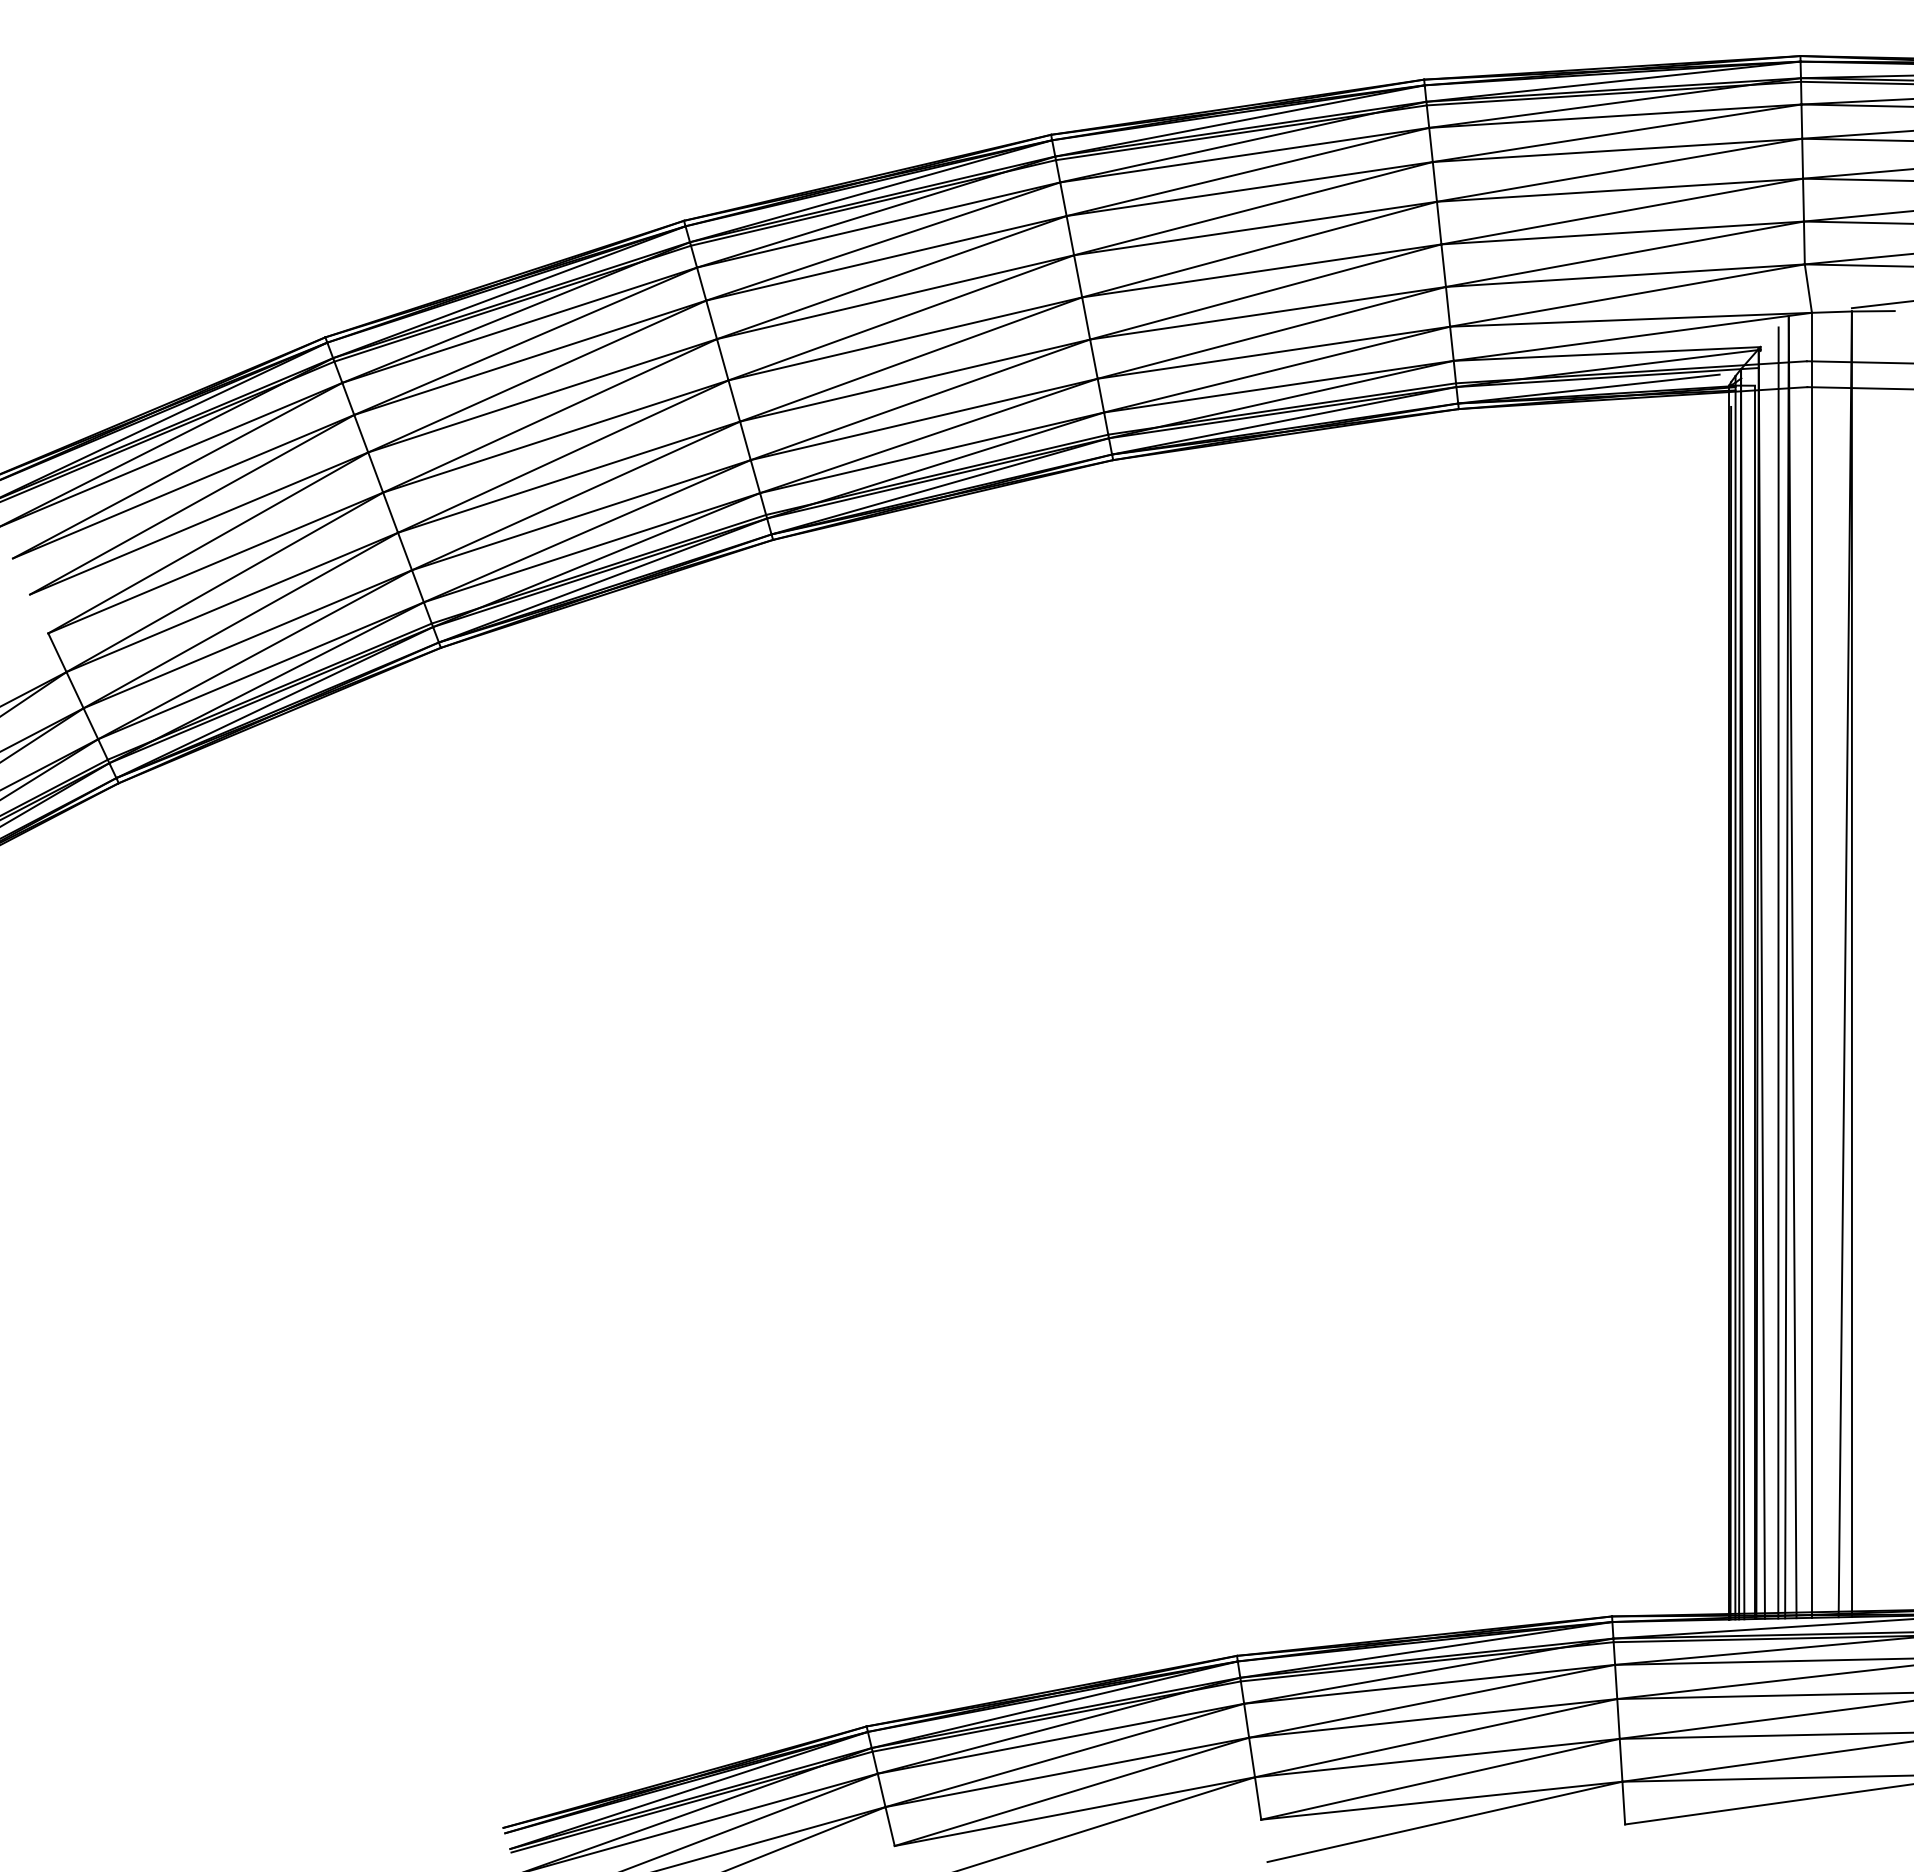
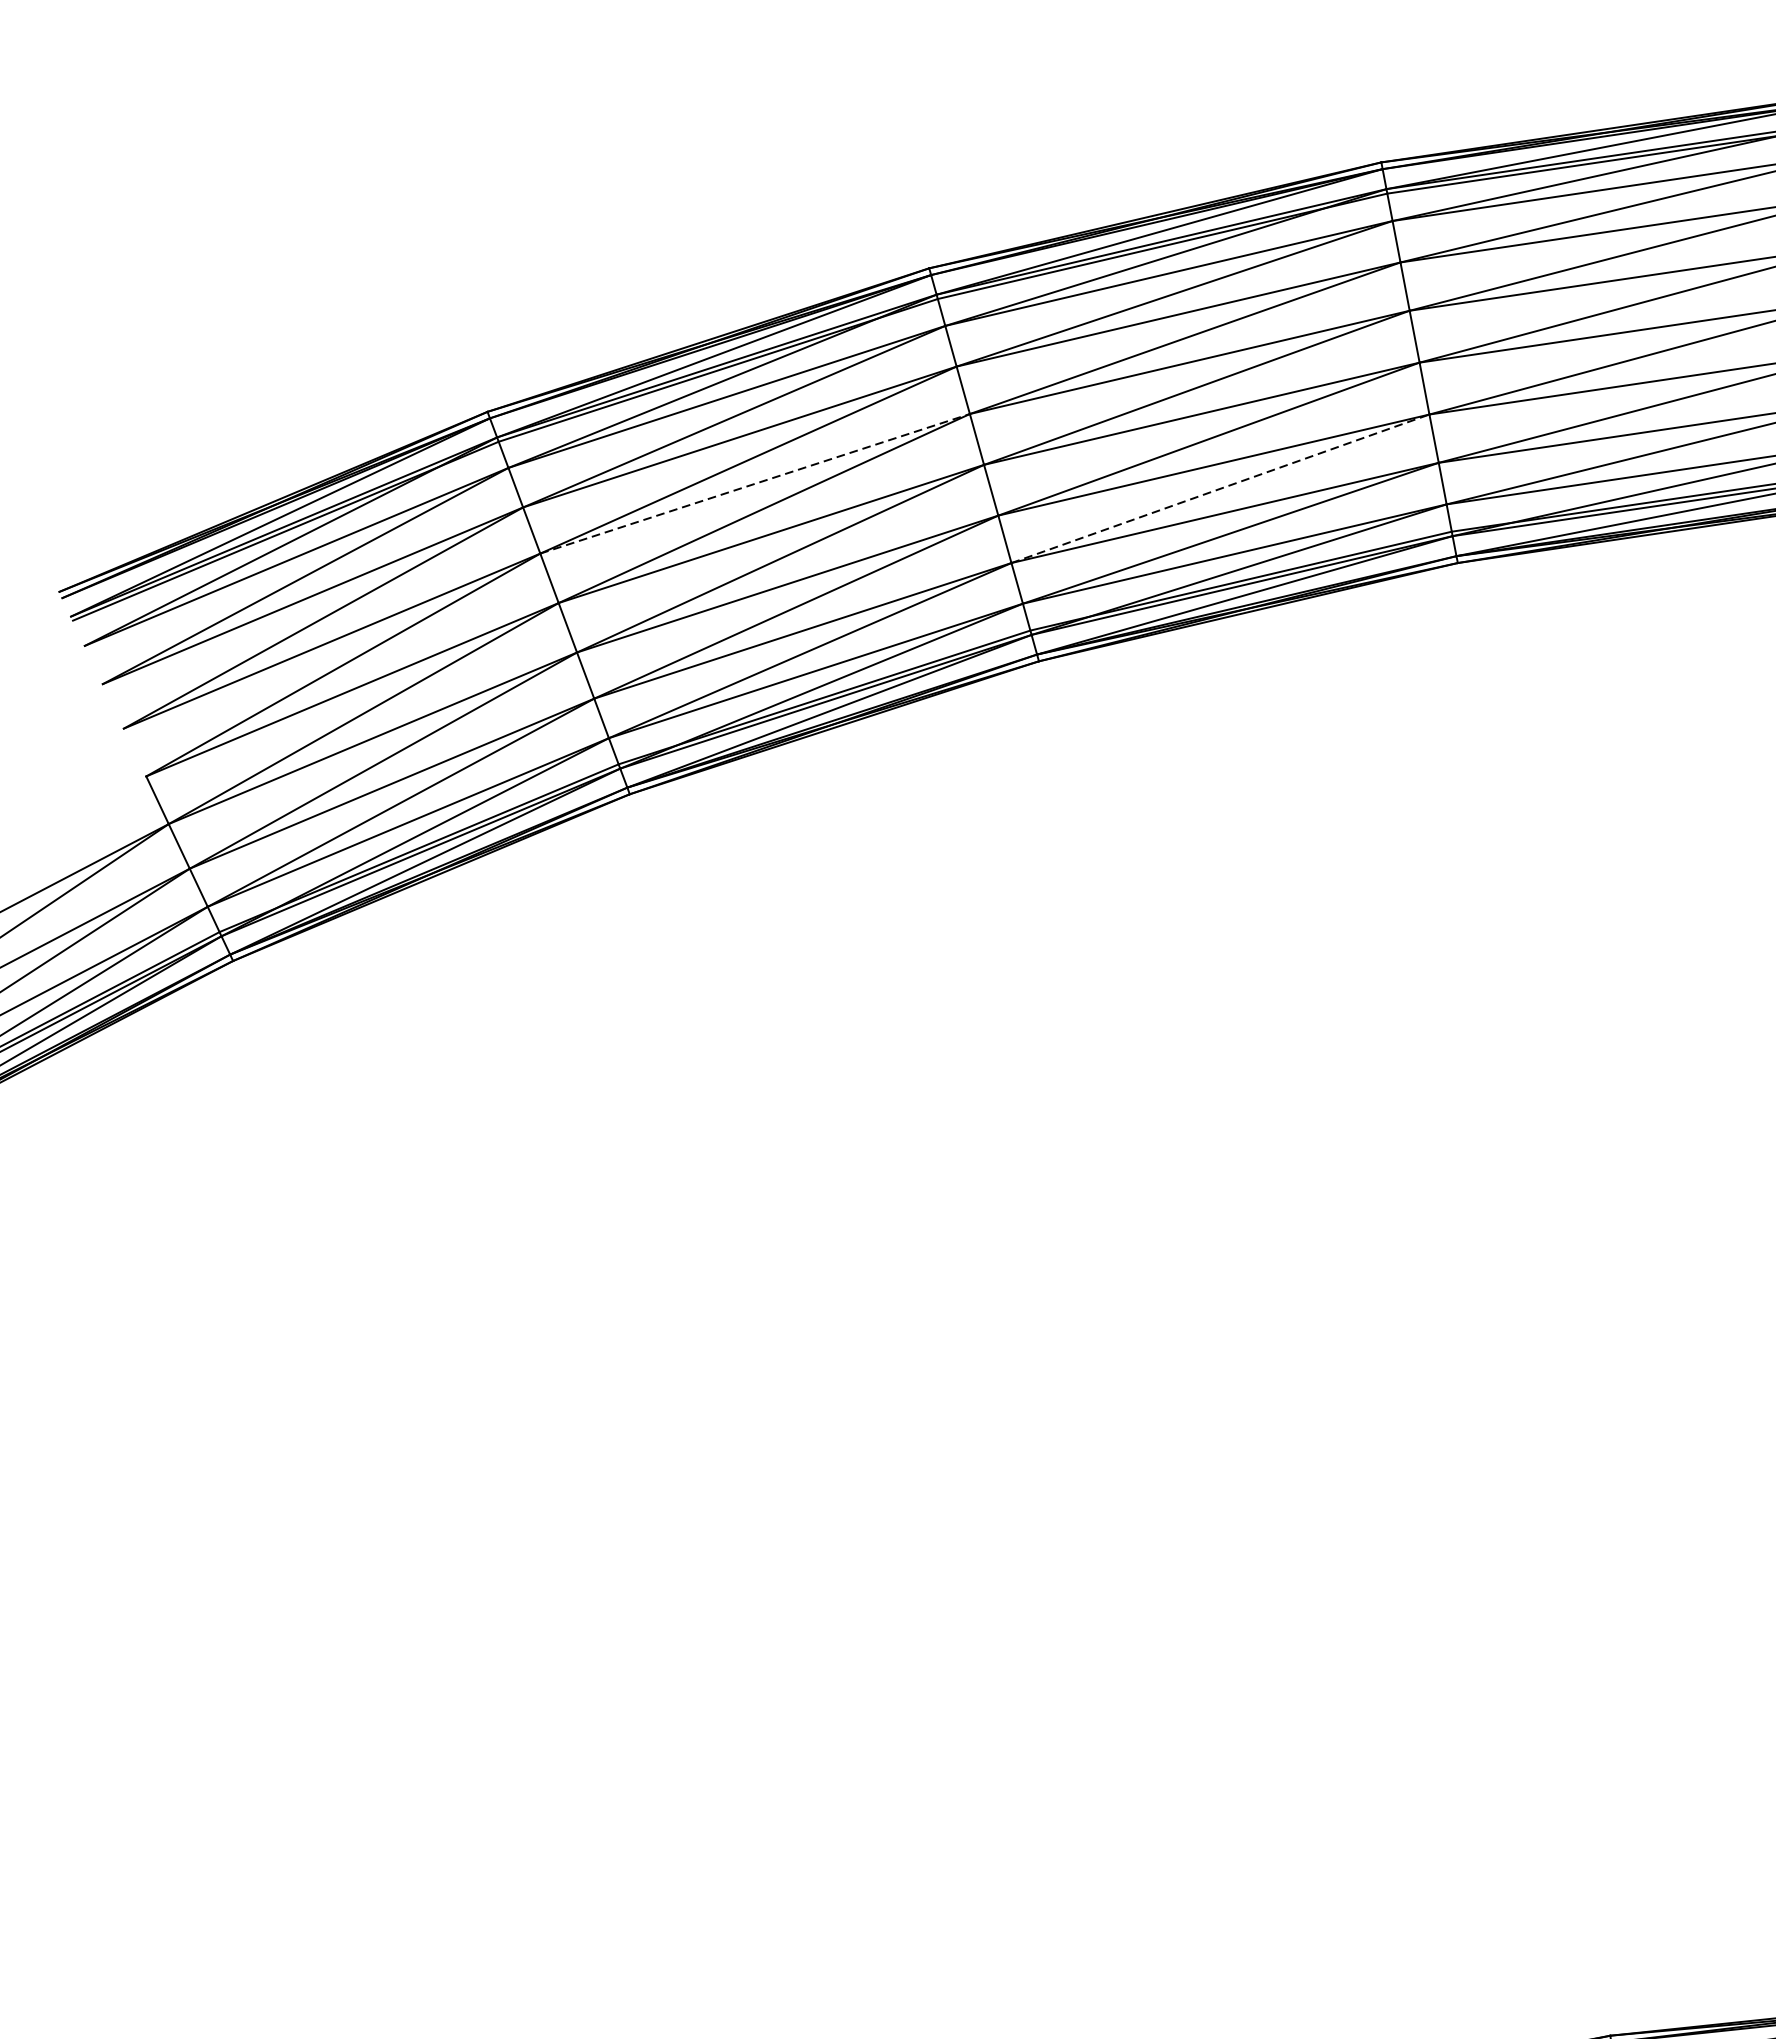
line: (543, 395) -> (756, 483), solid -> dashed
line: (920, 399) -> (1220, 488), solid -> dashed

